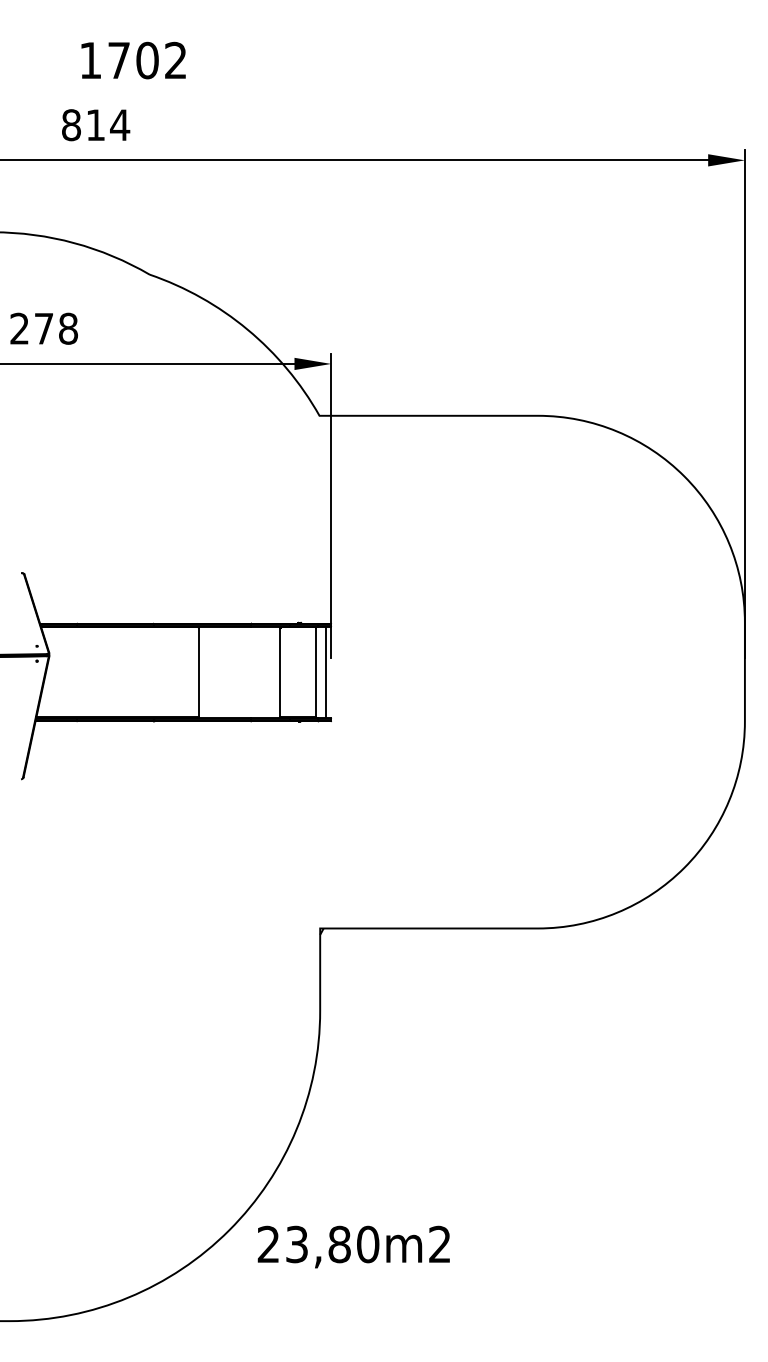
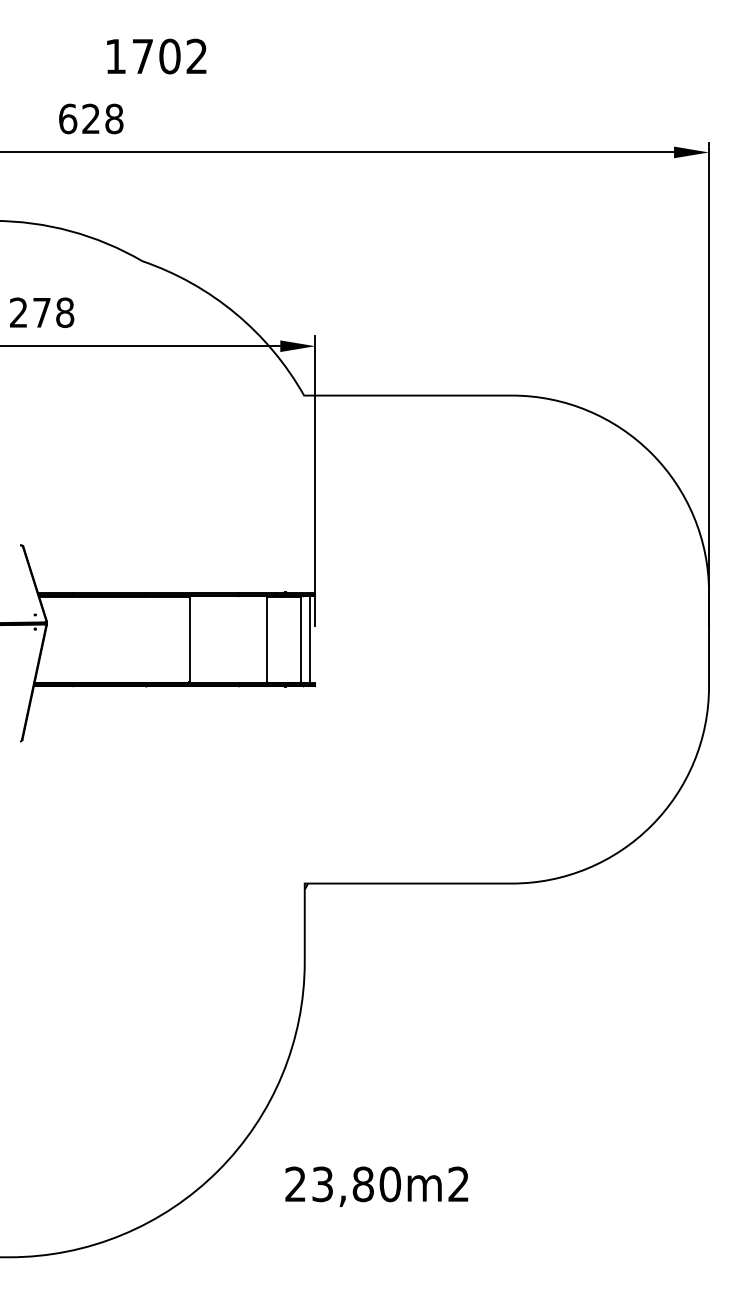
text: (133, 60) -> (156, 56), moved
text: (96, 125) -> (91, 119), 814 -> 628
text: (353, 1246) -> (376, 1186), moved

